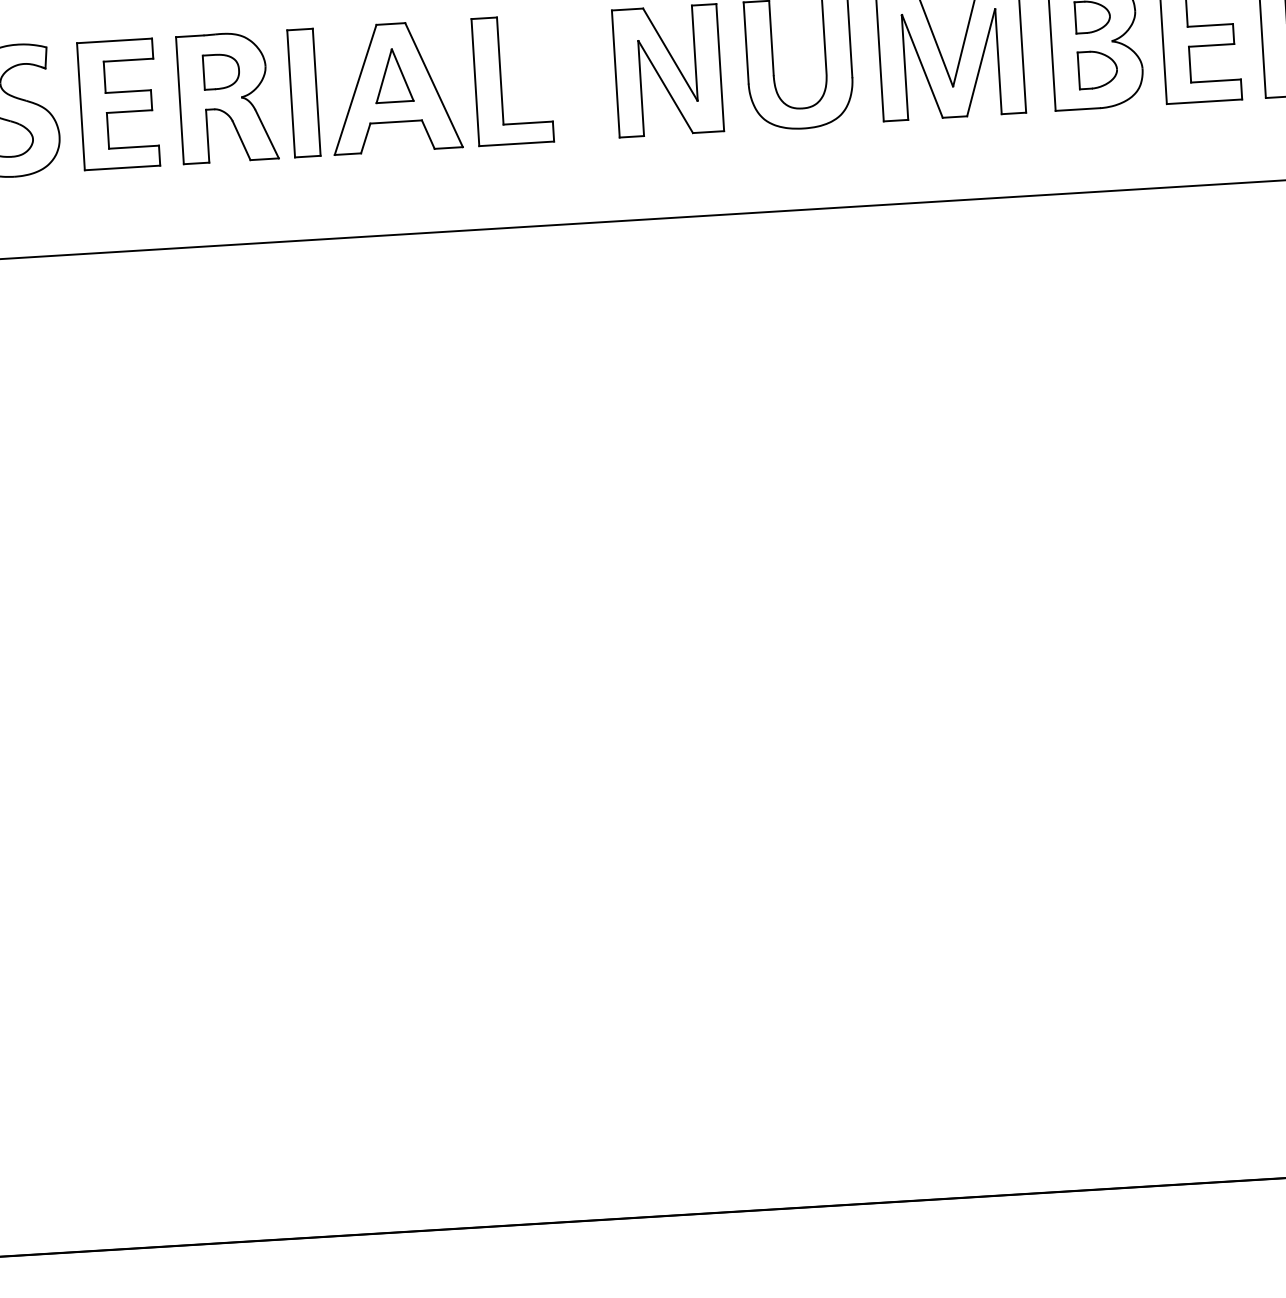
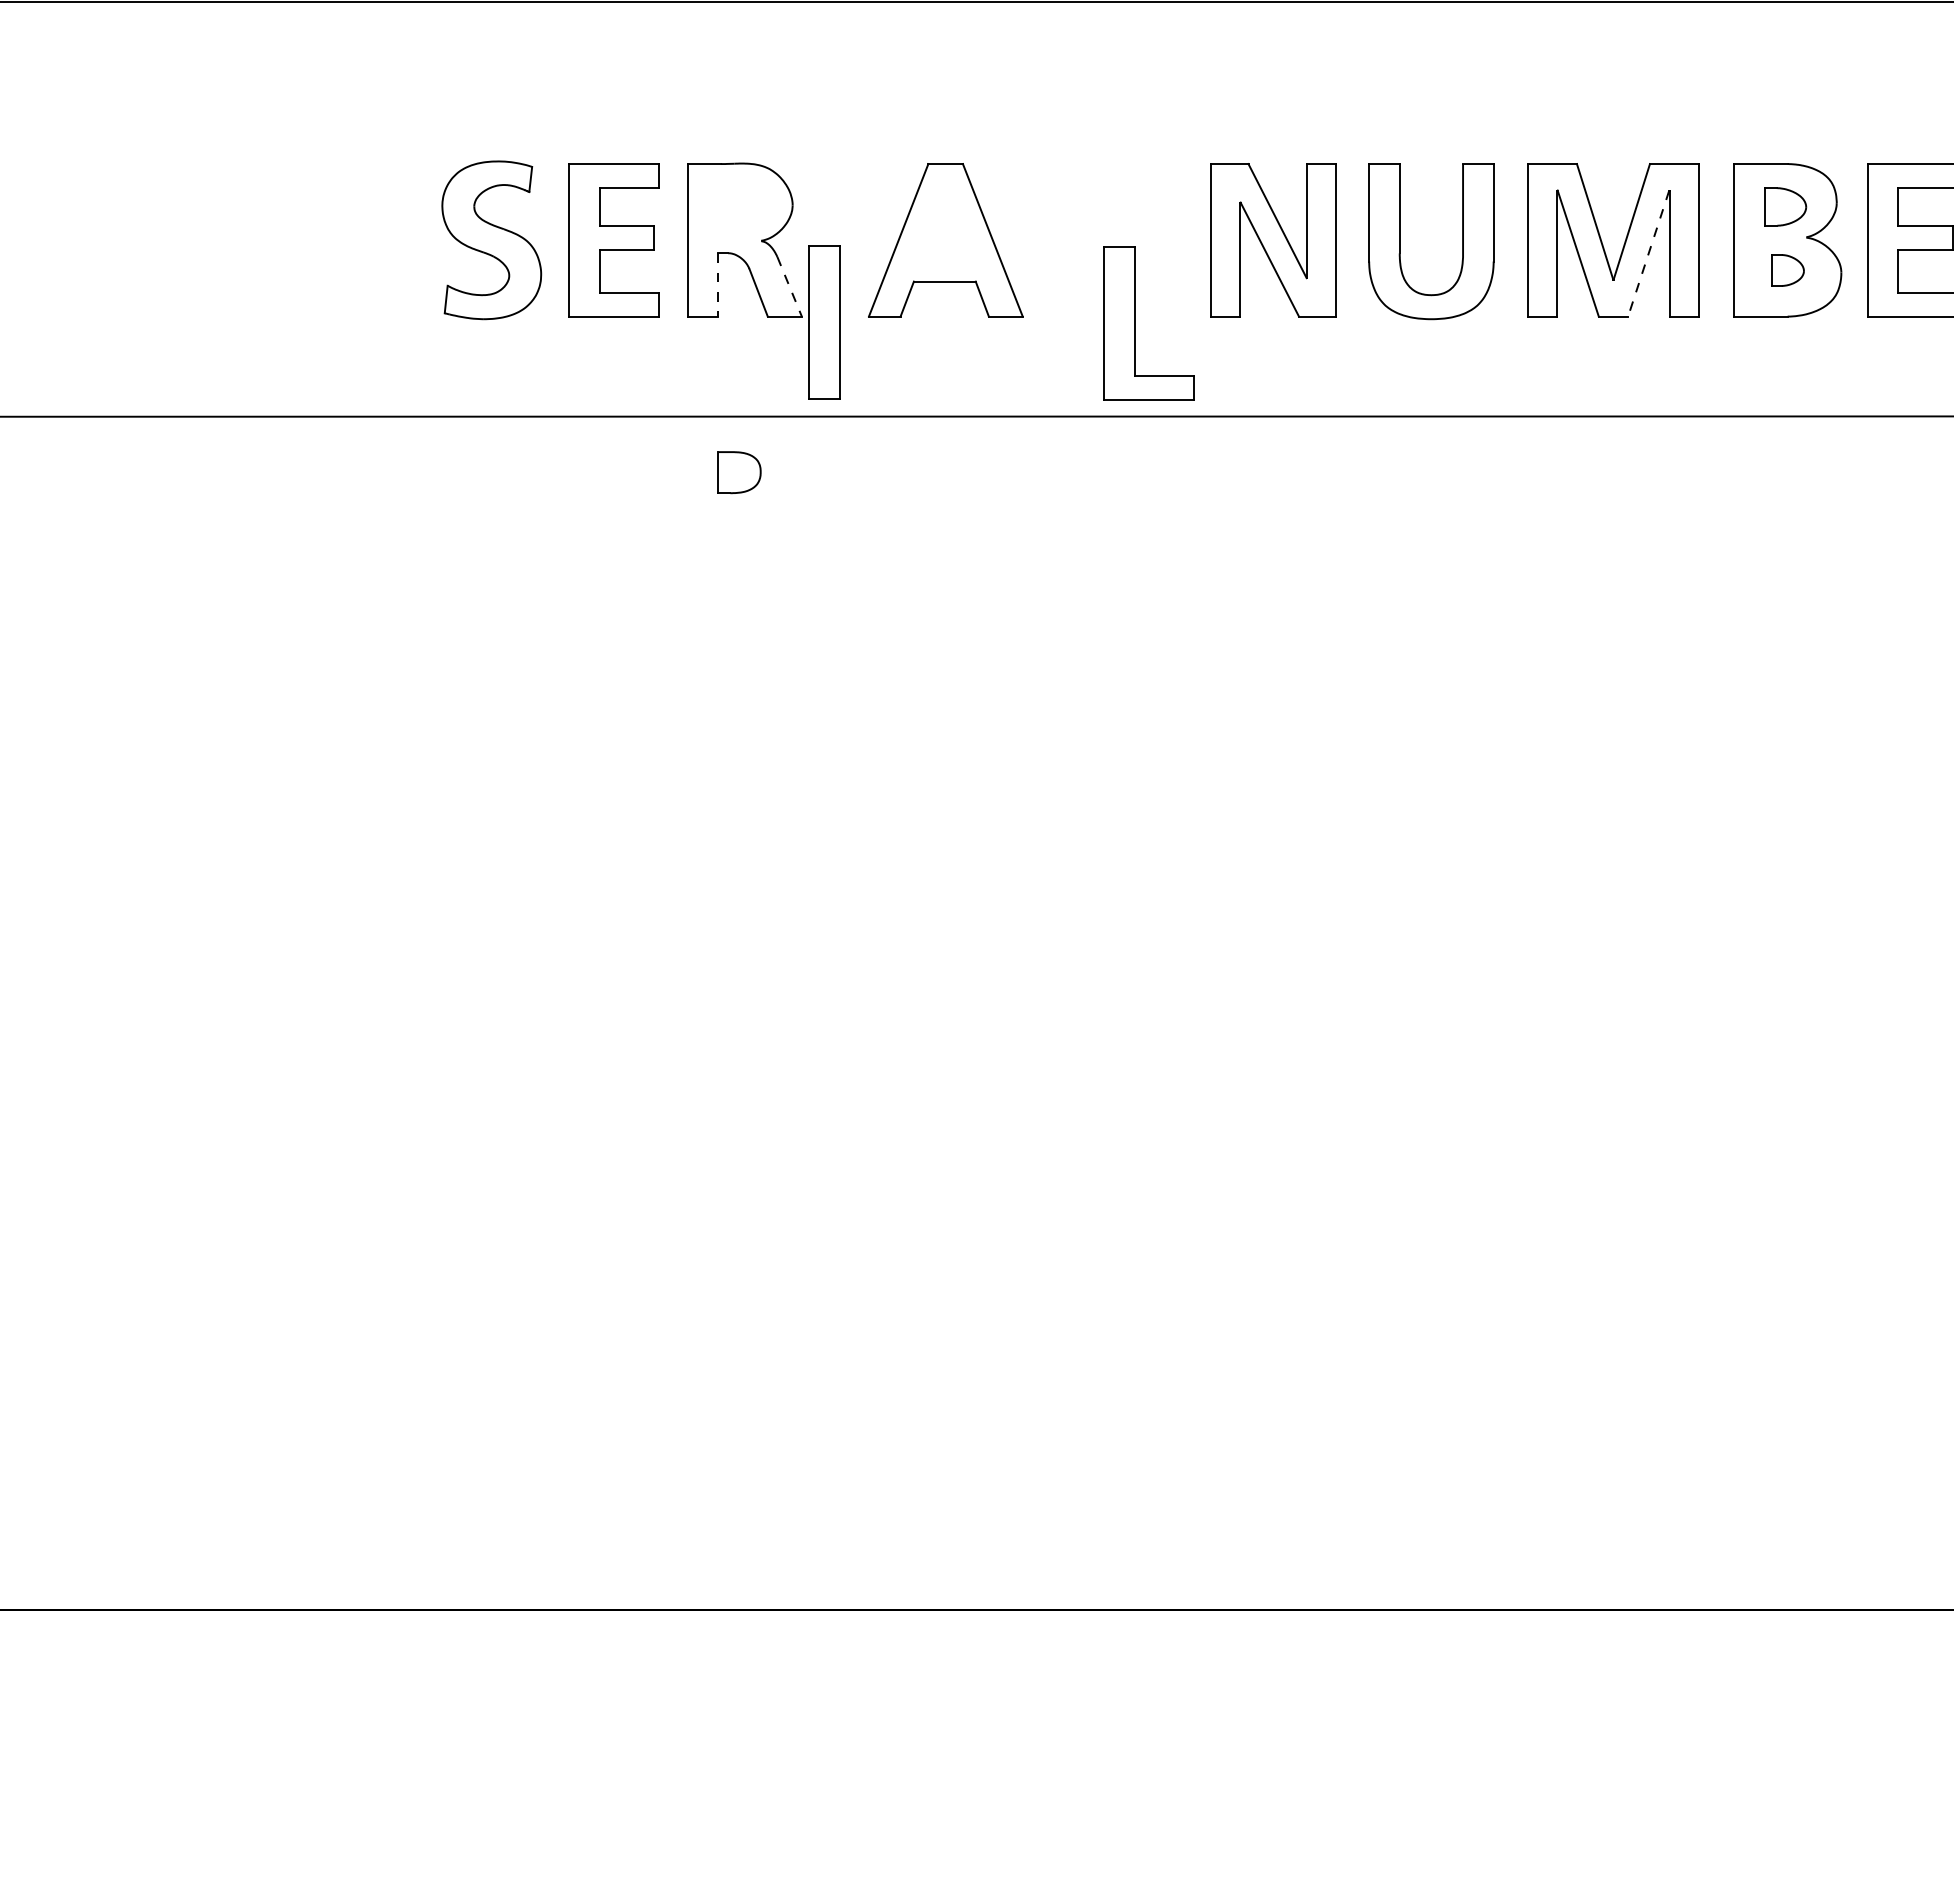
line: (980, 63) -> (1648, 254), solid -> dashed
part: (1097, 69) -> (1787, 270), size x0.7
part: (221, 71) -> (739, 472), moved
part: (393, 75) -> (944, 225), removed
part: (501, 81) -> (1135, 323), moved
part: (303, 93) -> (824, 322), moved
line: (267, 134) -> (789, 287), solid -> dashed
line: (207, 135) -> (718, 284), solid -> dashed

